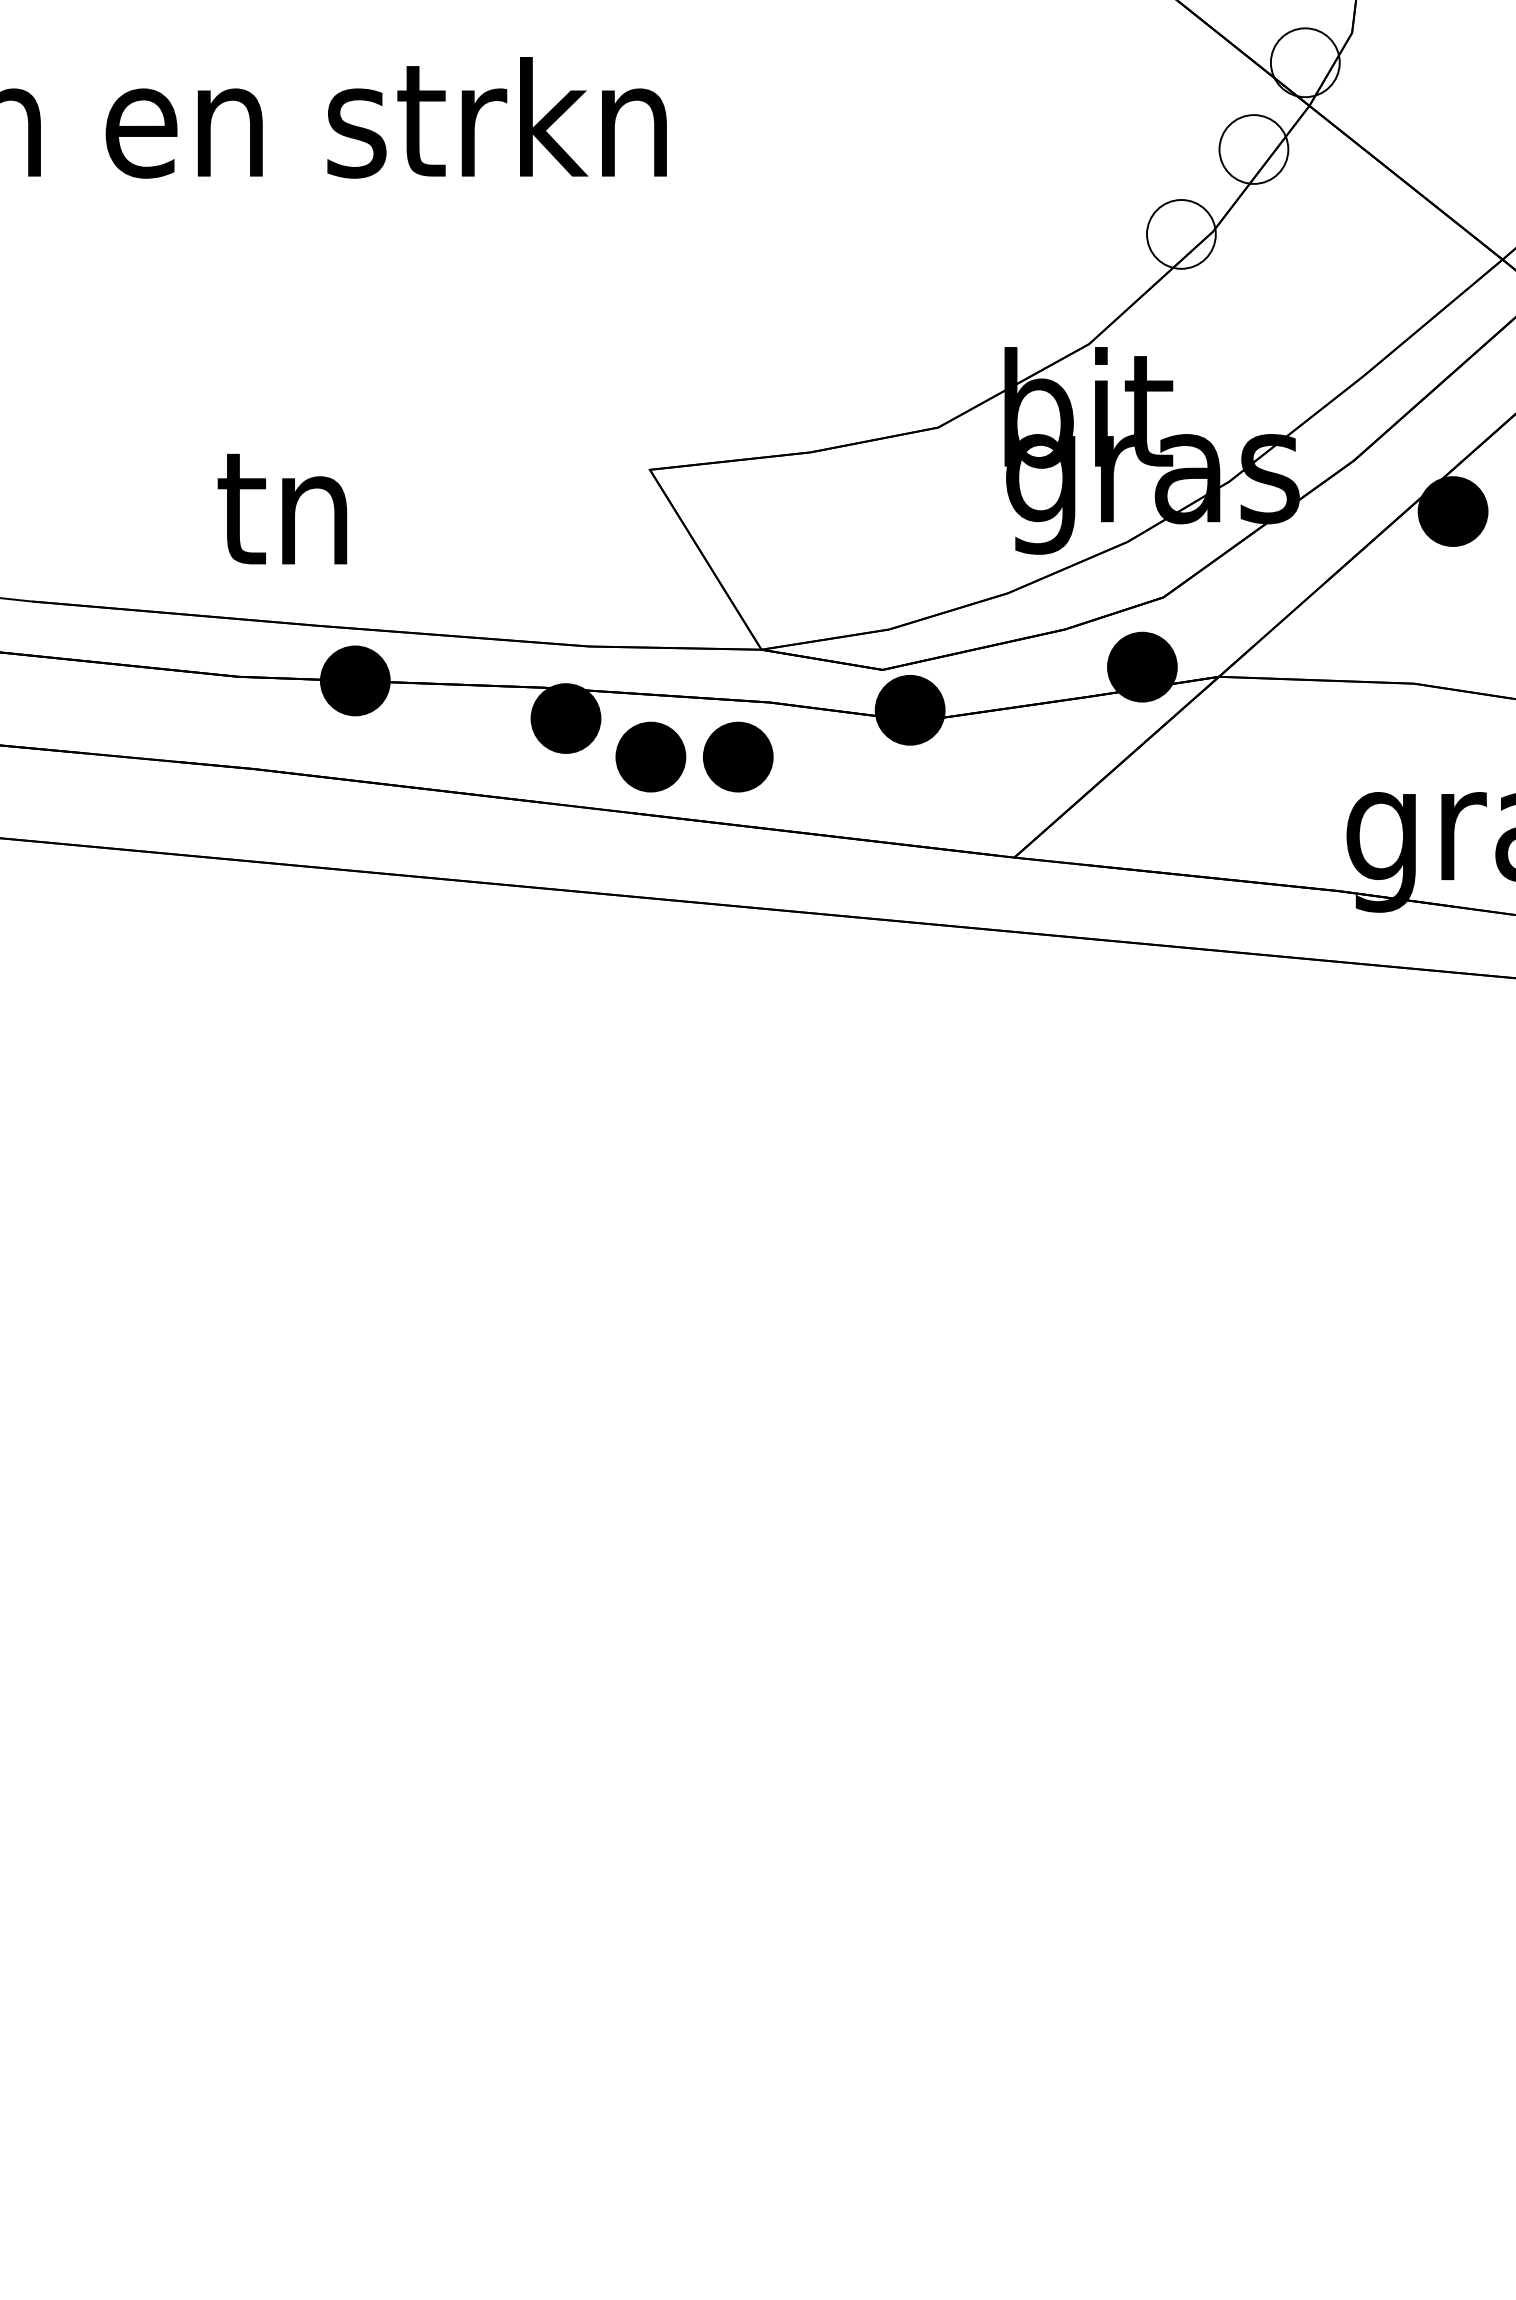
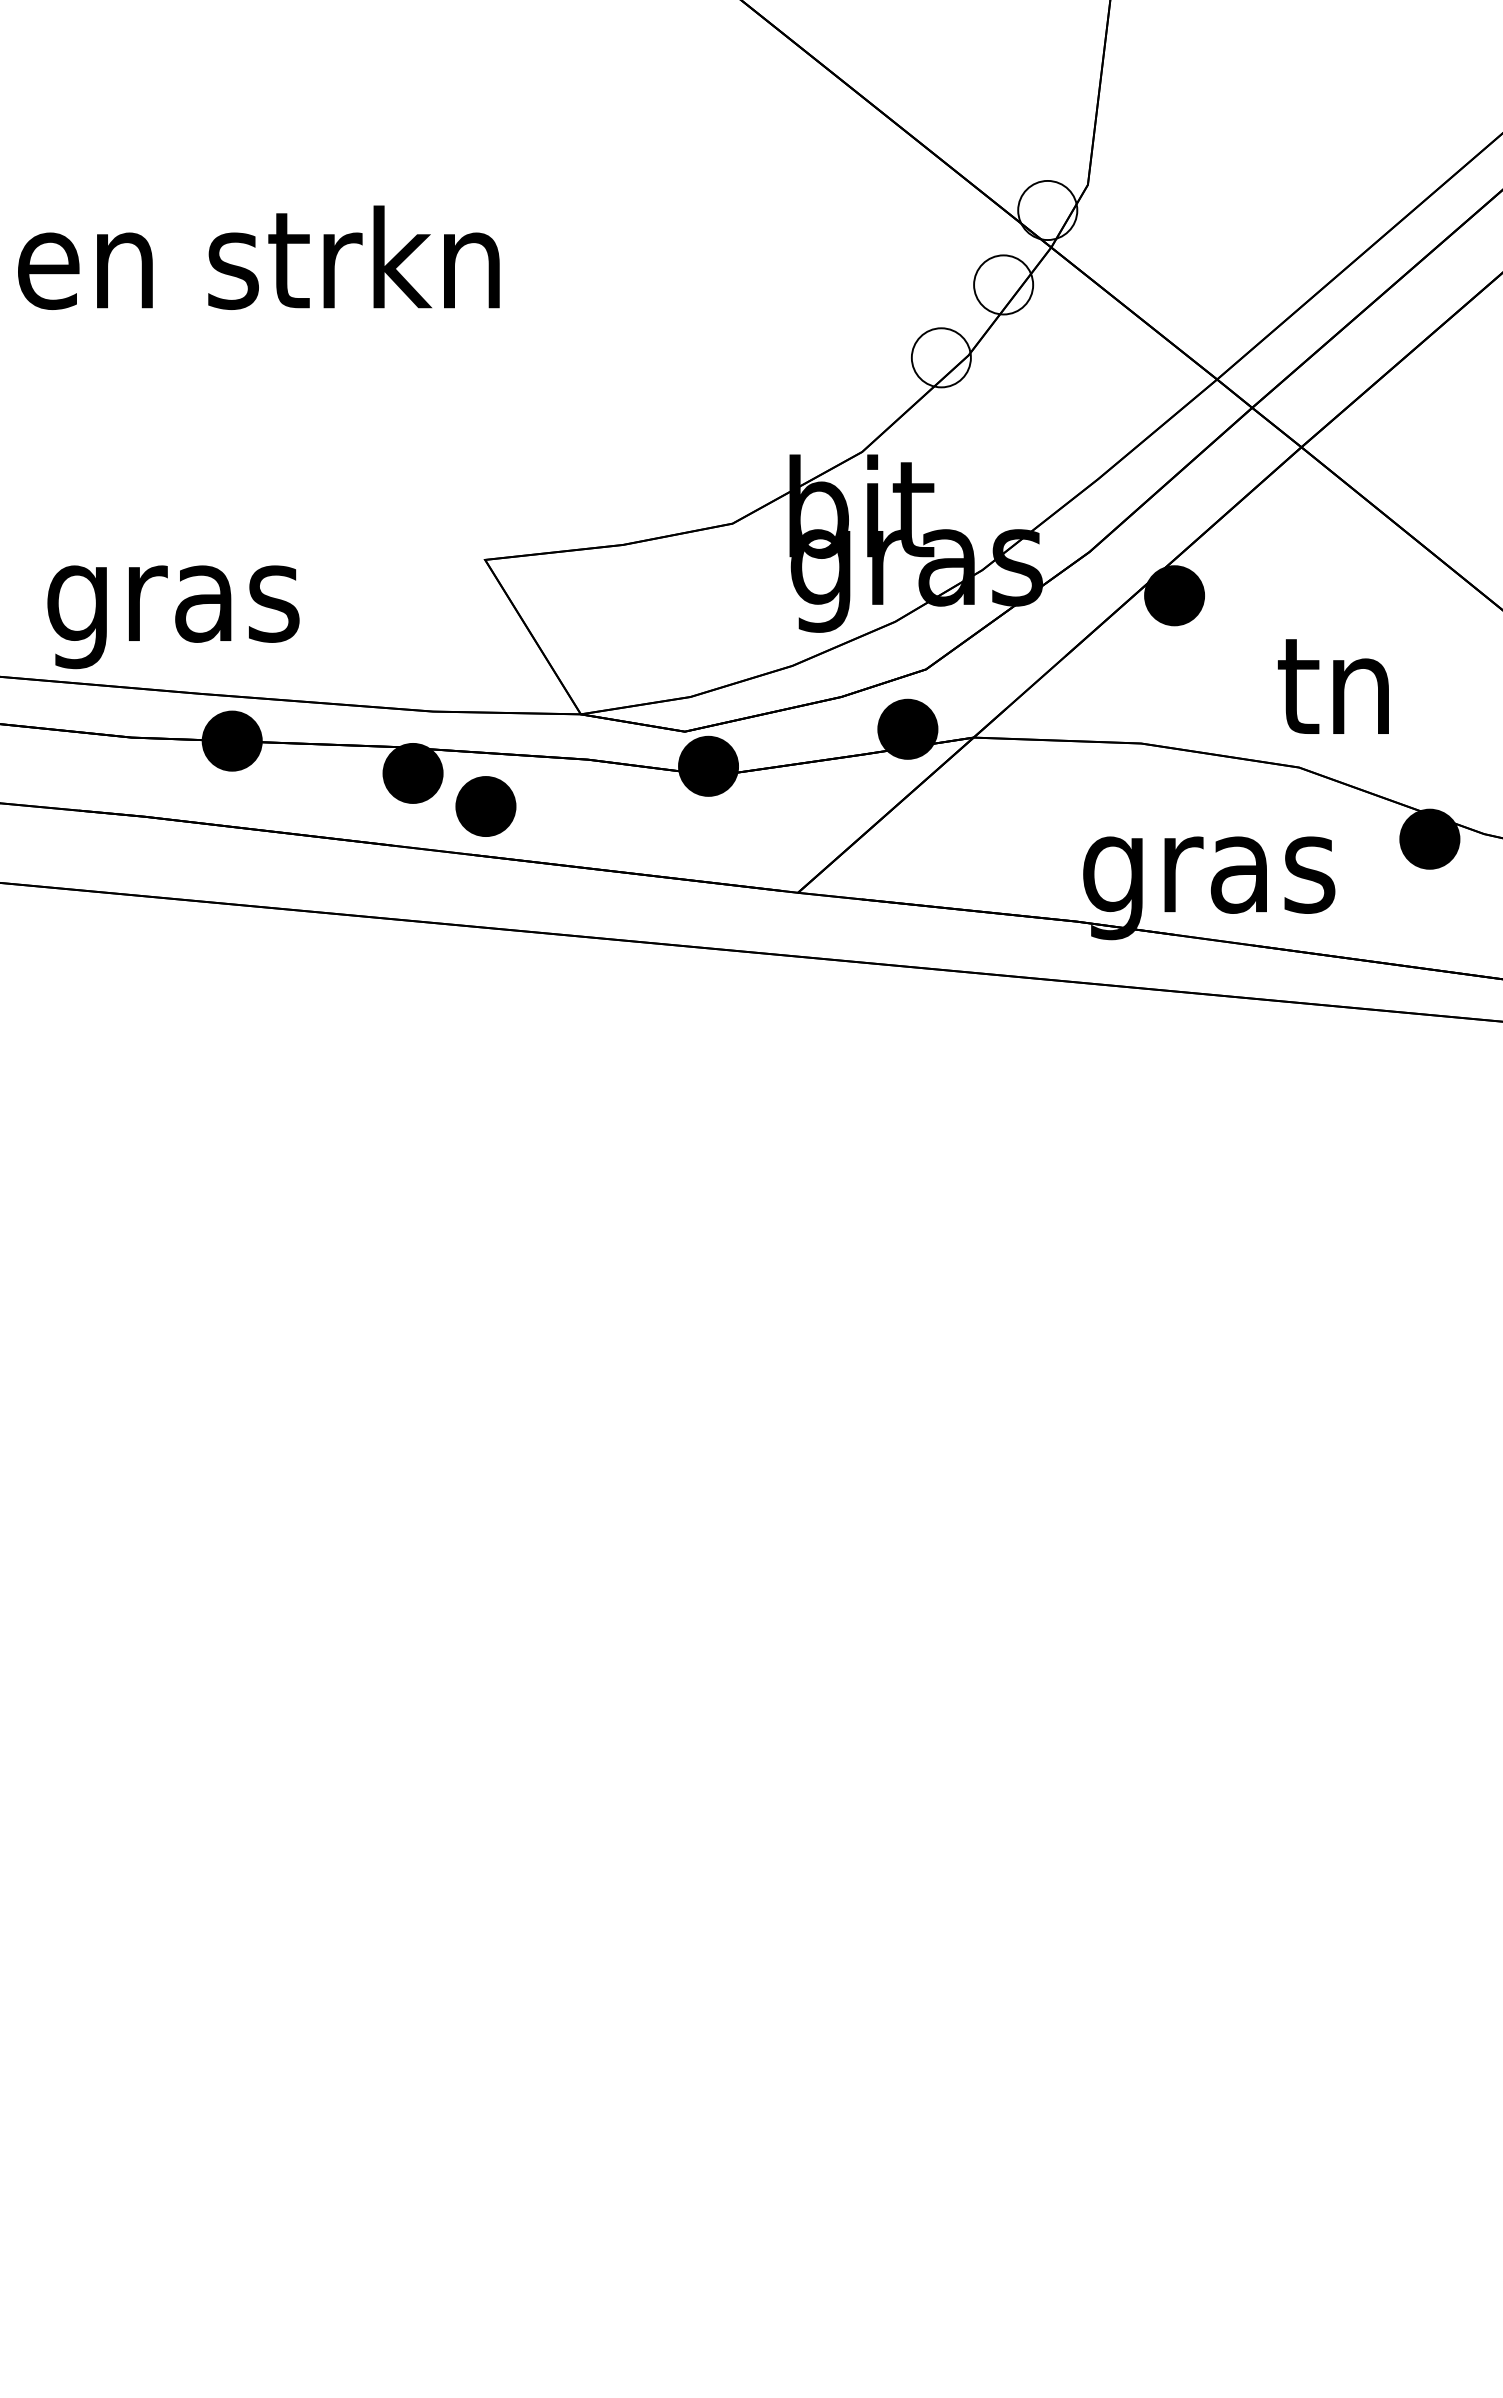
text: (286, 525) -> (173, 607), tn -> gras
part: (737, 757) -> (560, 806), removed

